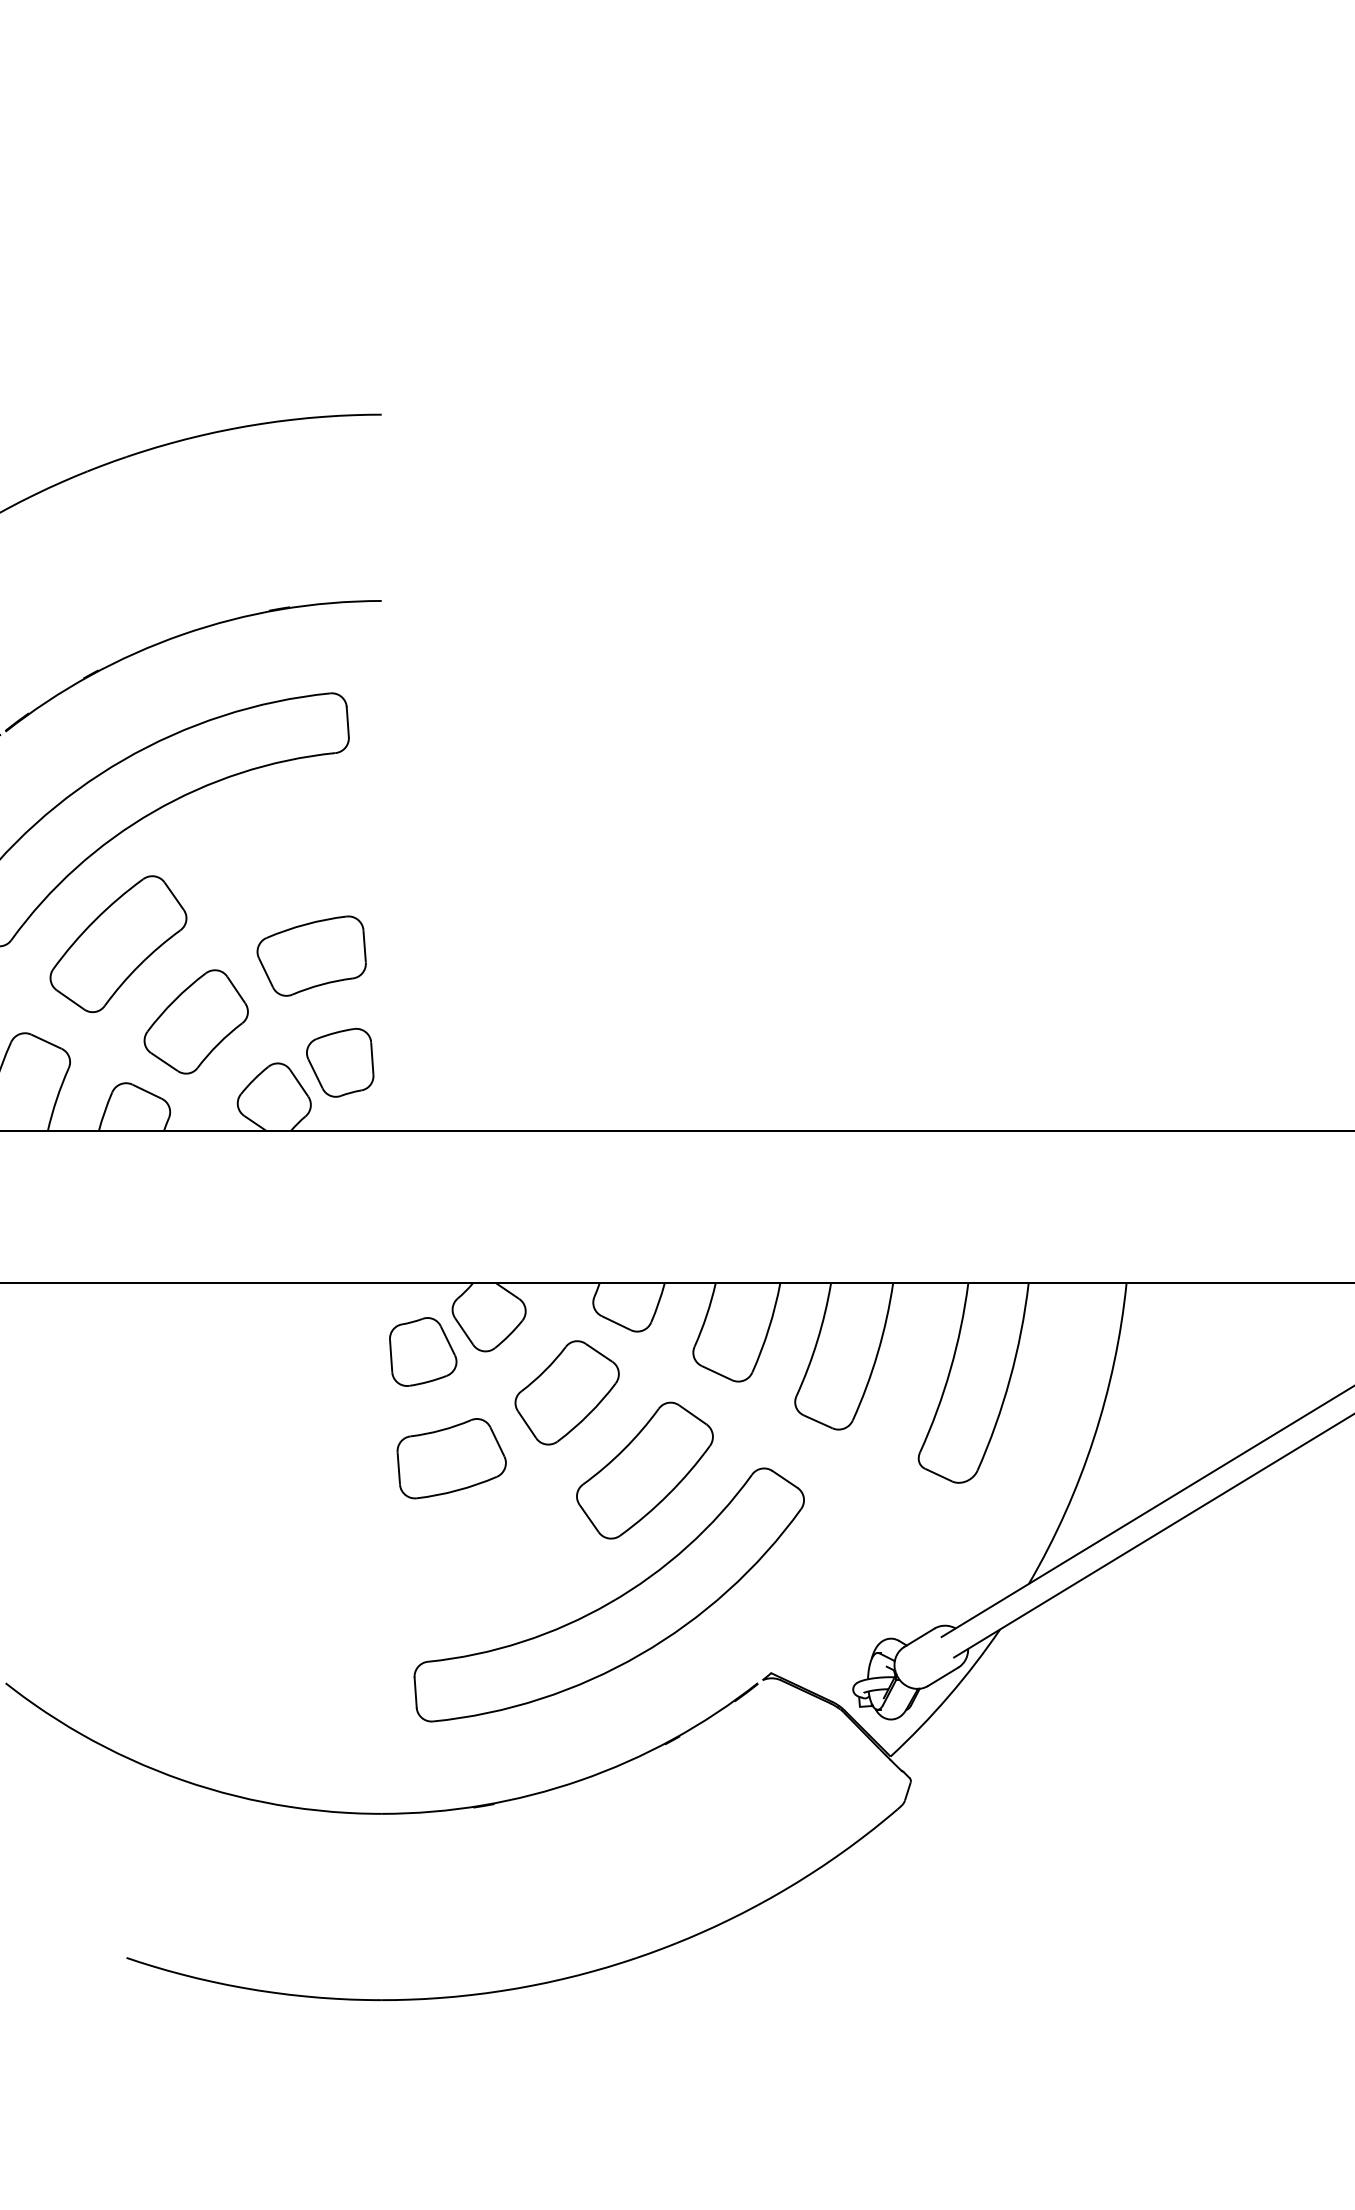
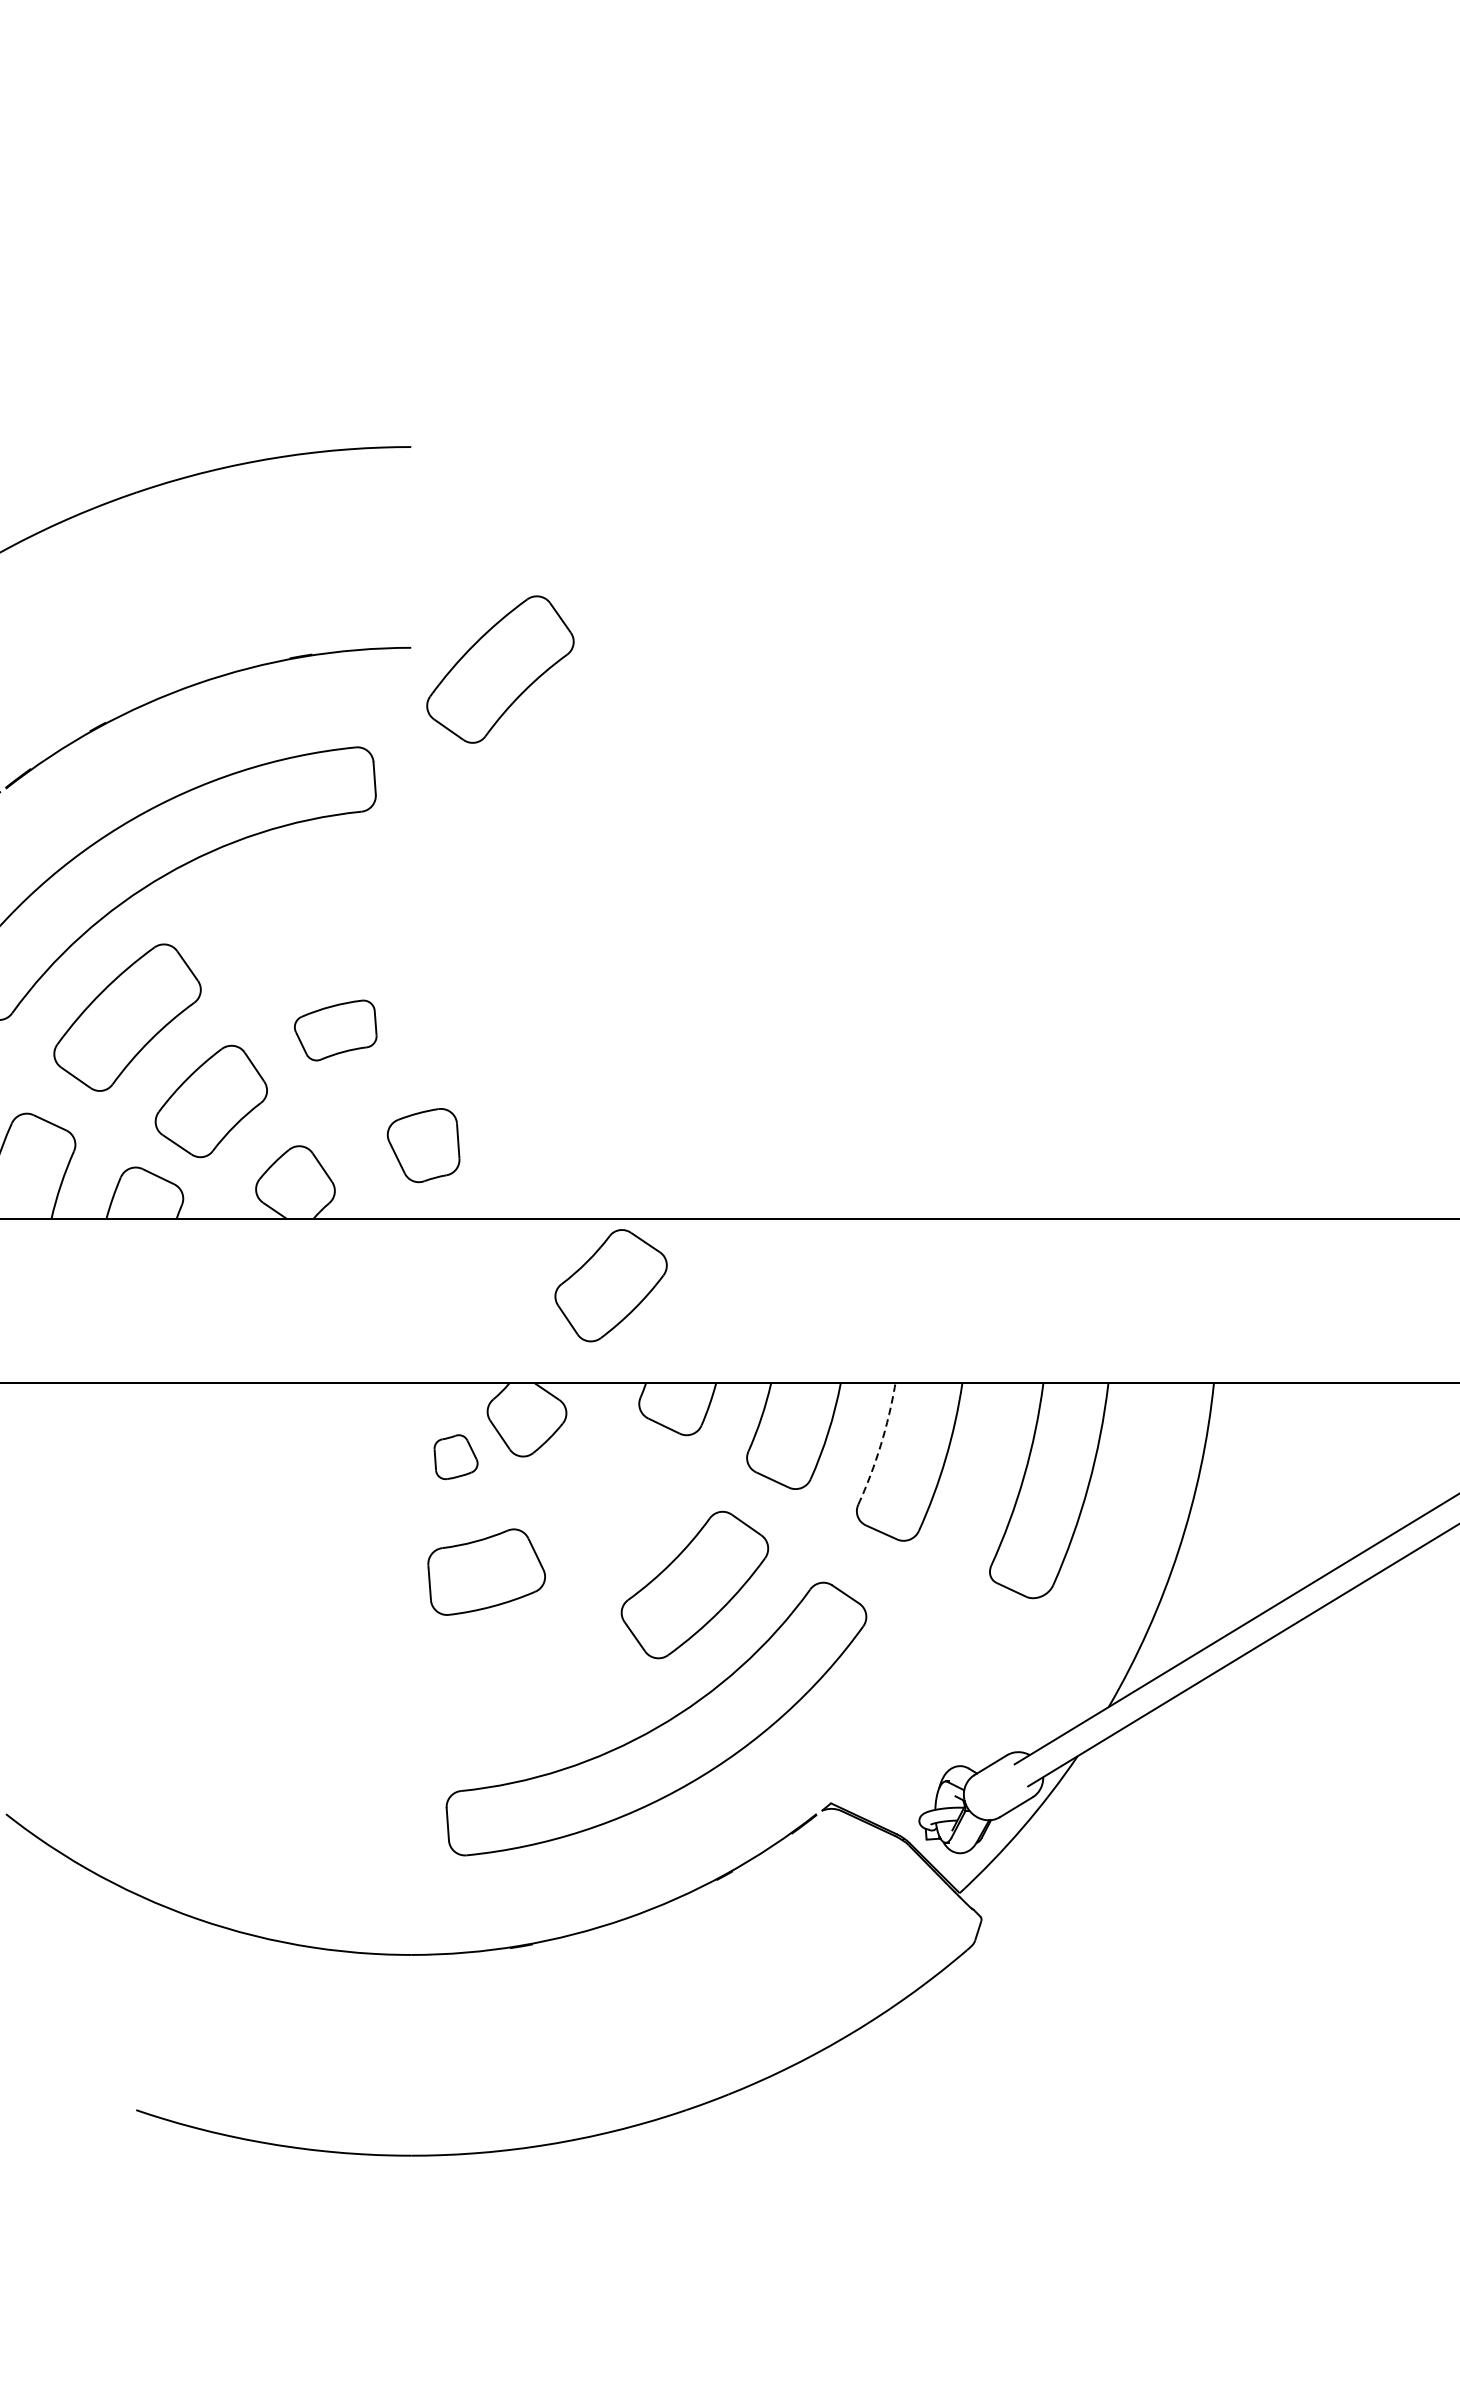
part: (464, 621) -> (500, 669), added
part: (311, 955) -> (335, 1029), size x0.7
part: (340, 1062) -> (423, 1145), moved
arc: (817, 1340) -> (880, 1444), solid -> dashed
part: (423, 1351) -> (456, 1456), size x0.6
part: (566, 1392) -> (610, 1285), moved

